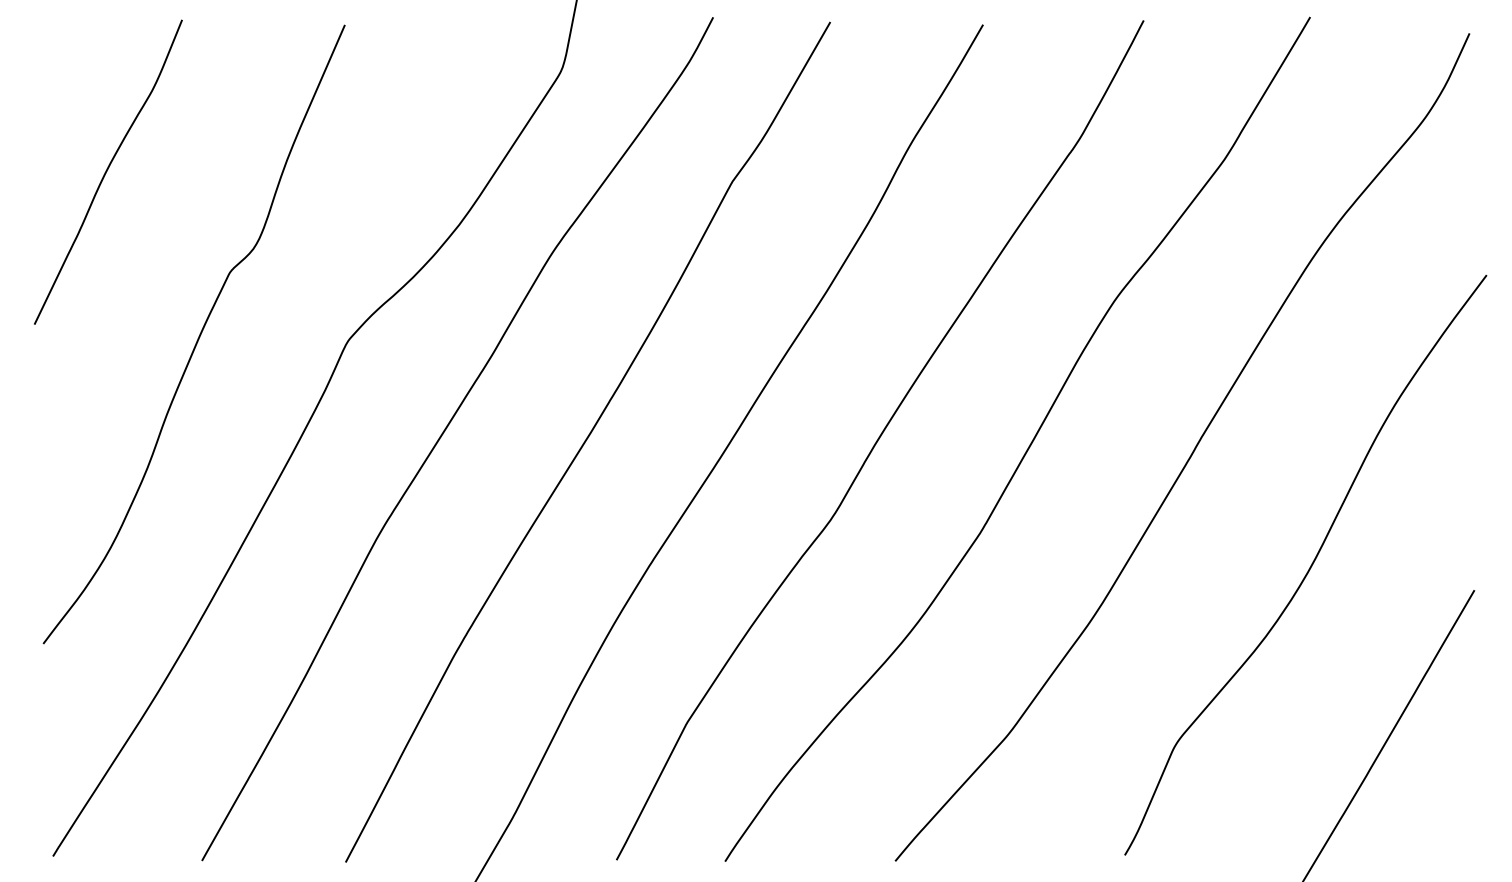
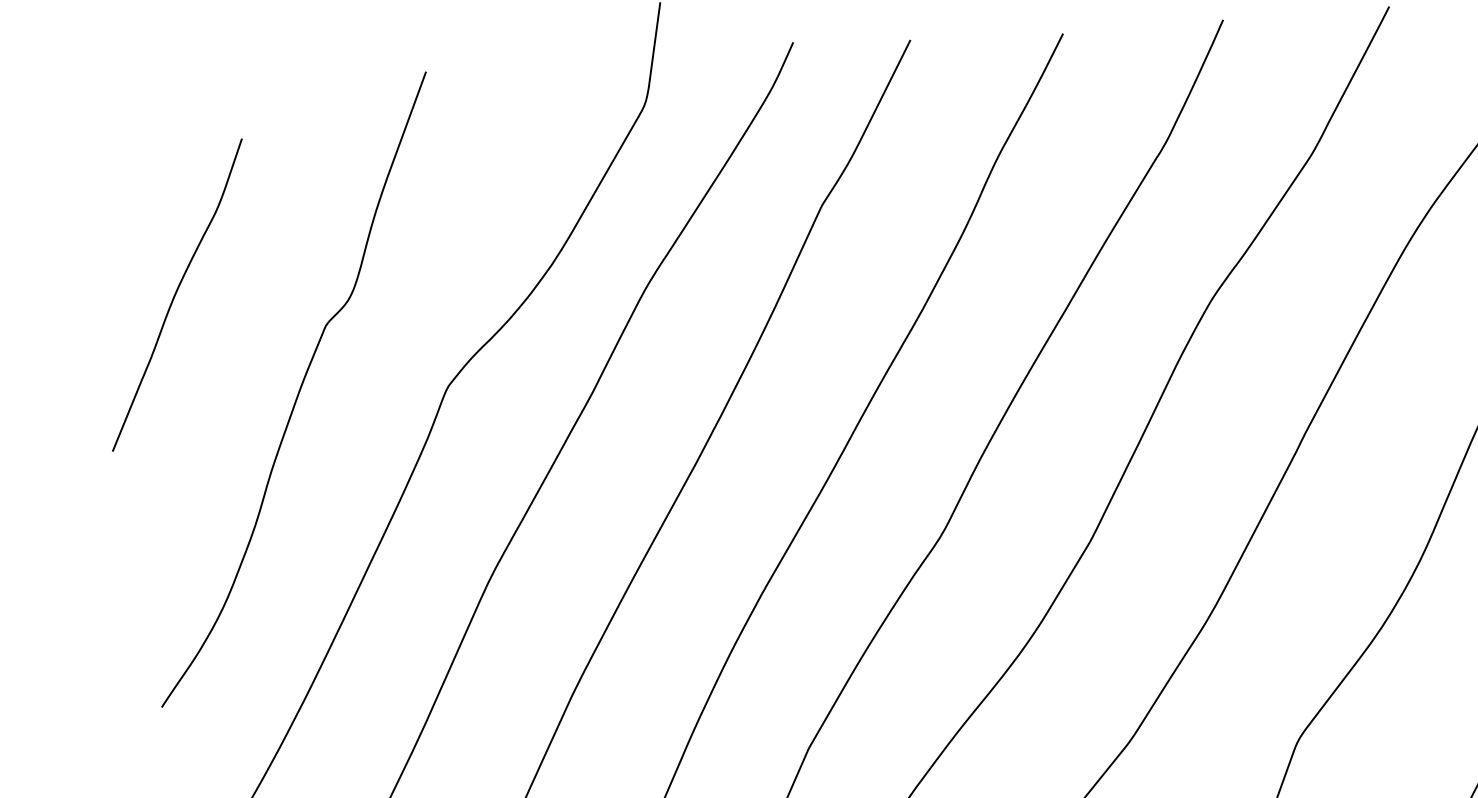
curve: (107, 171) -> (176, 294), moved

